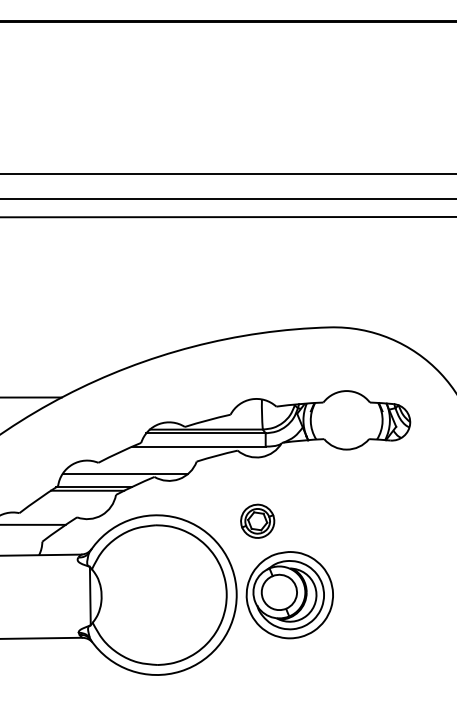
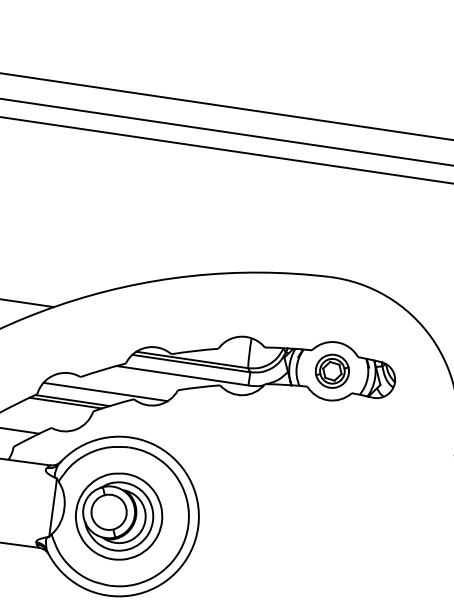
part: (257, 520) -> (332, 370), moved
part: (289, 595) -> (118, 516), moved

